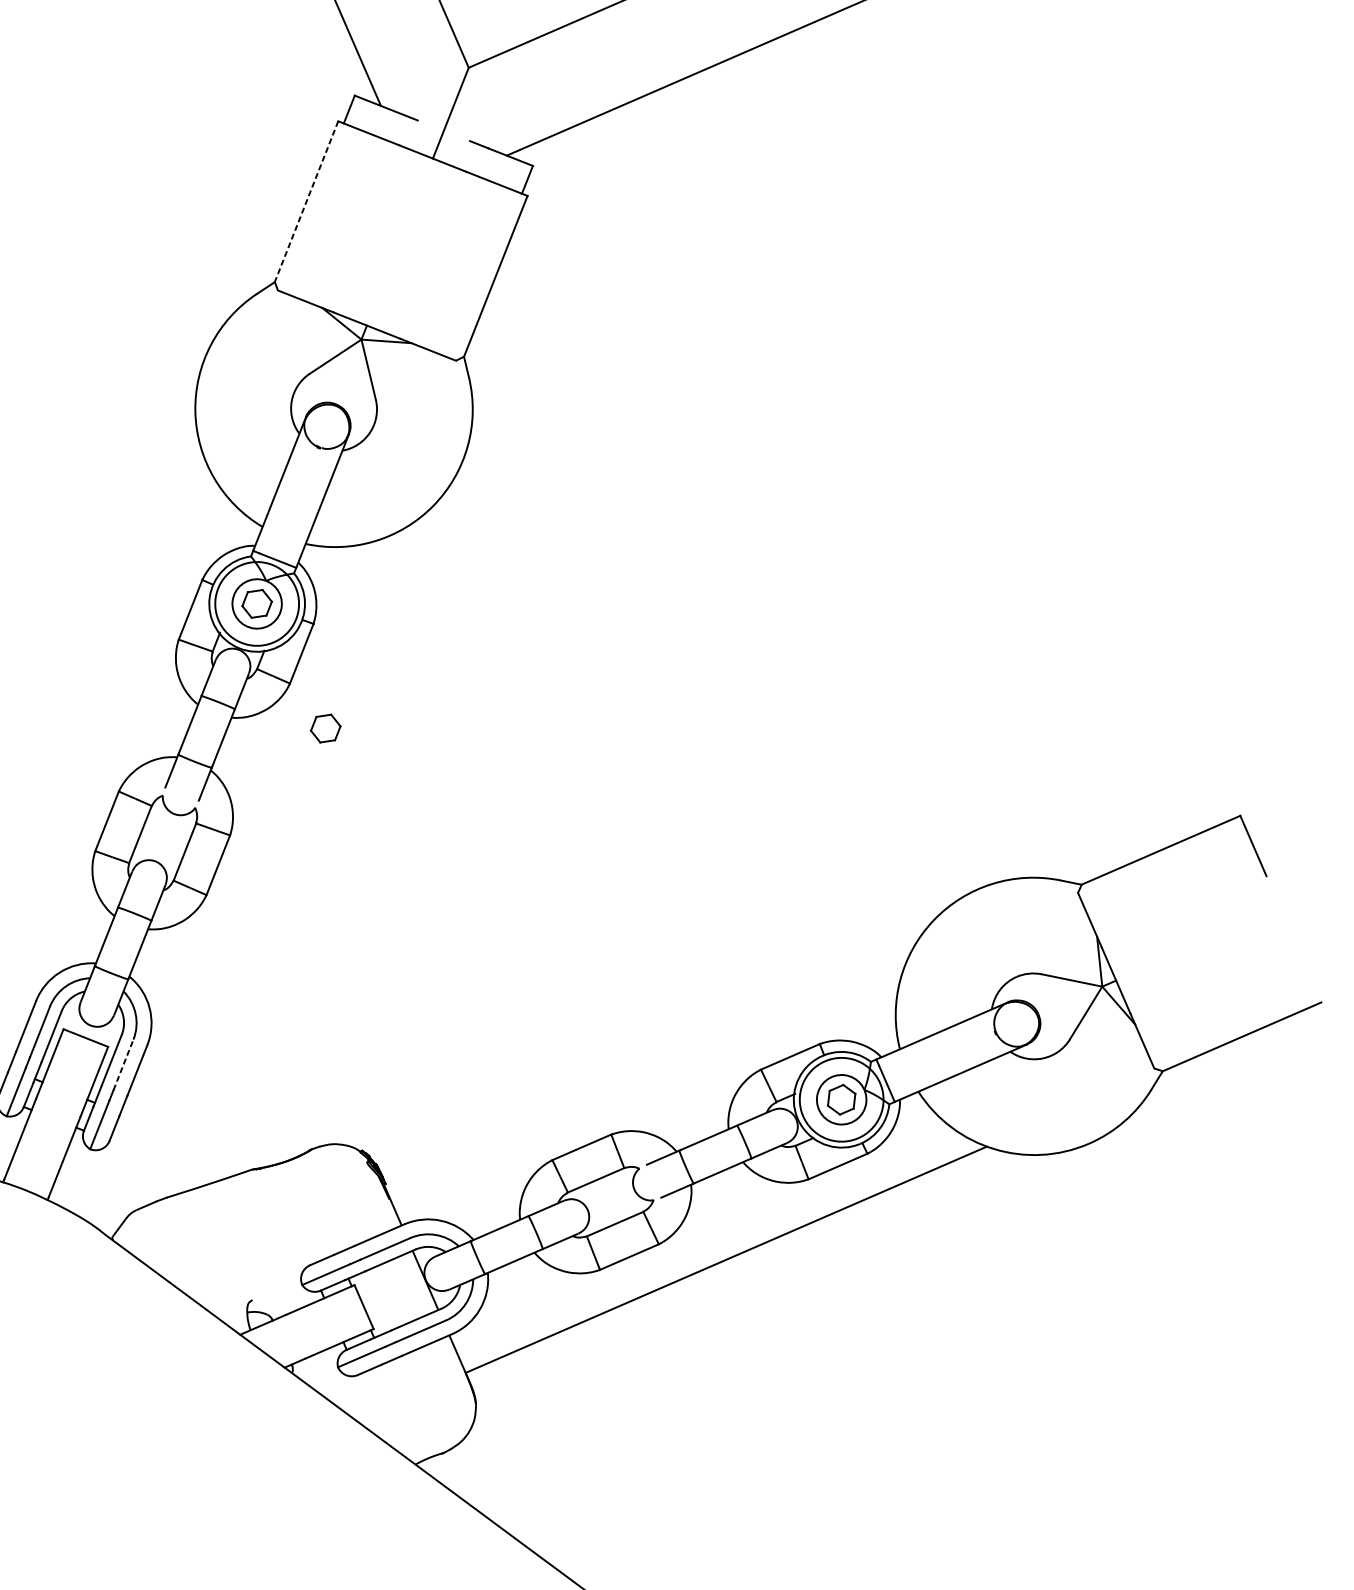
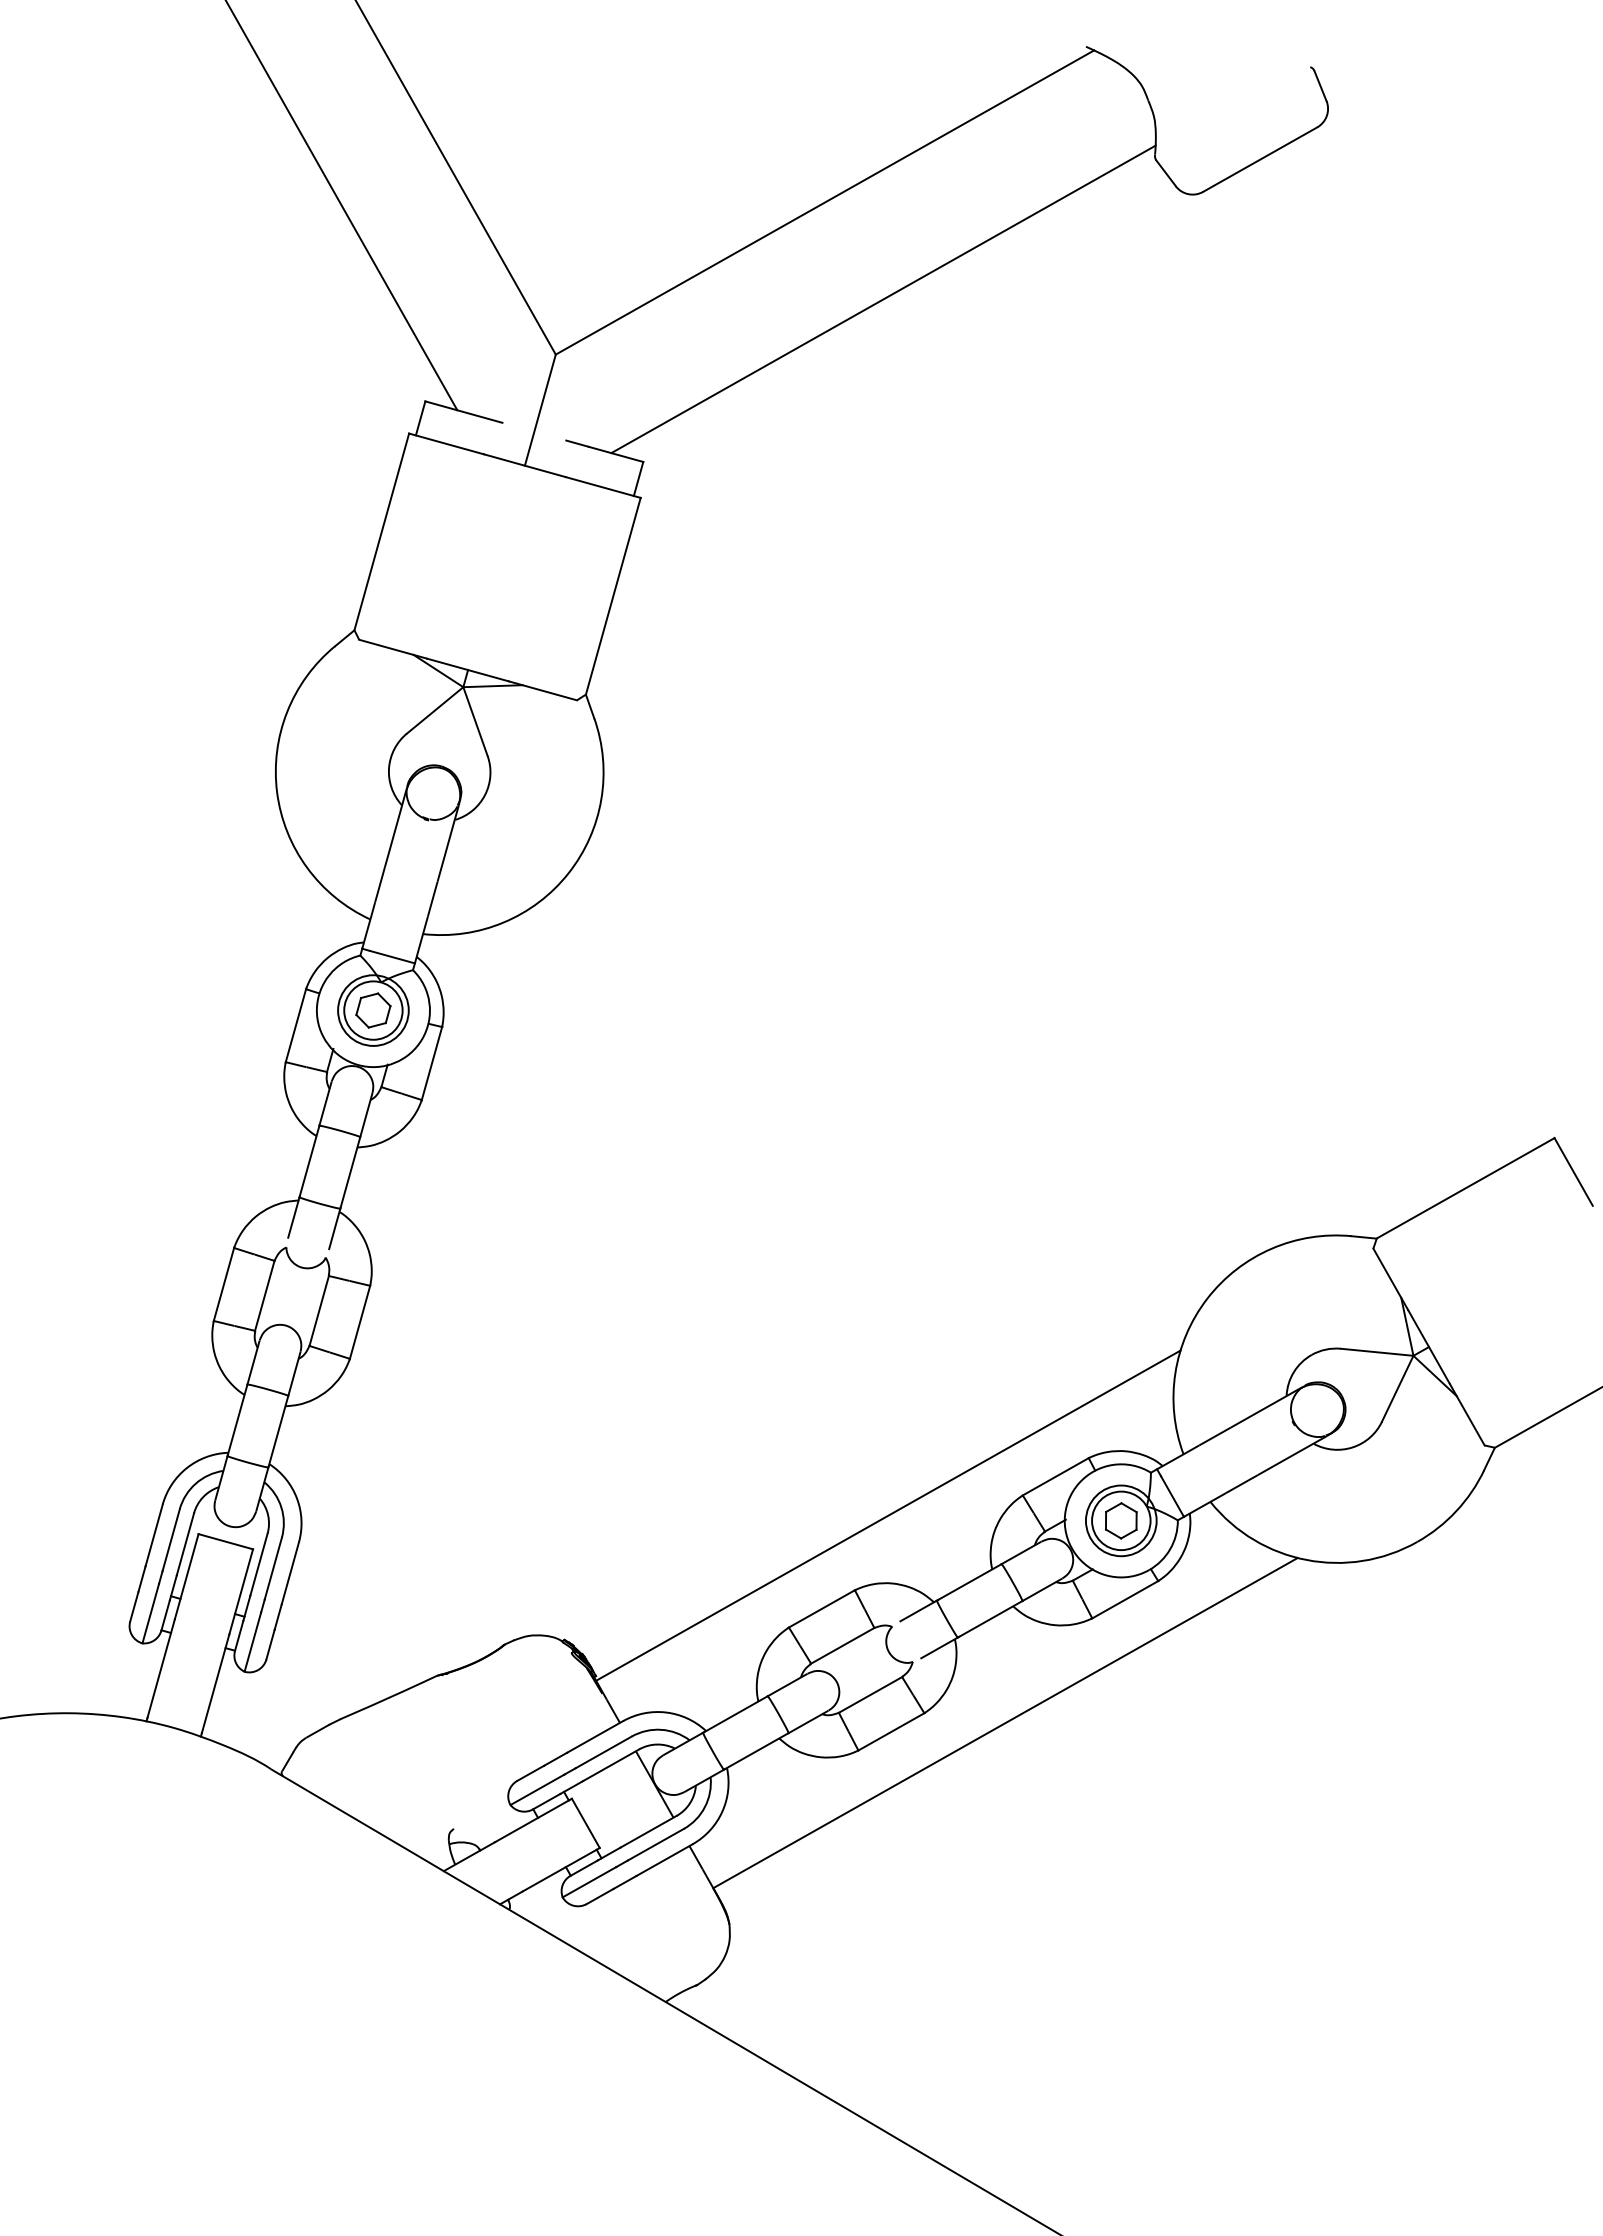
line: (306, 202) -> (381, 532), dashed -> solid
circle: (257, 603) -> (373, 1010), size x0.71
part: (325, 728) -> (469, 1148), removed
line: (123, 1064) -> (273, 1568), dashed -> solid
line: (646, 1074) -> (888, 1515), added
circle: (841, 1099) -> (1120, 1520), size x0.71

